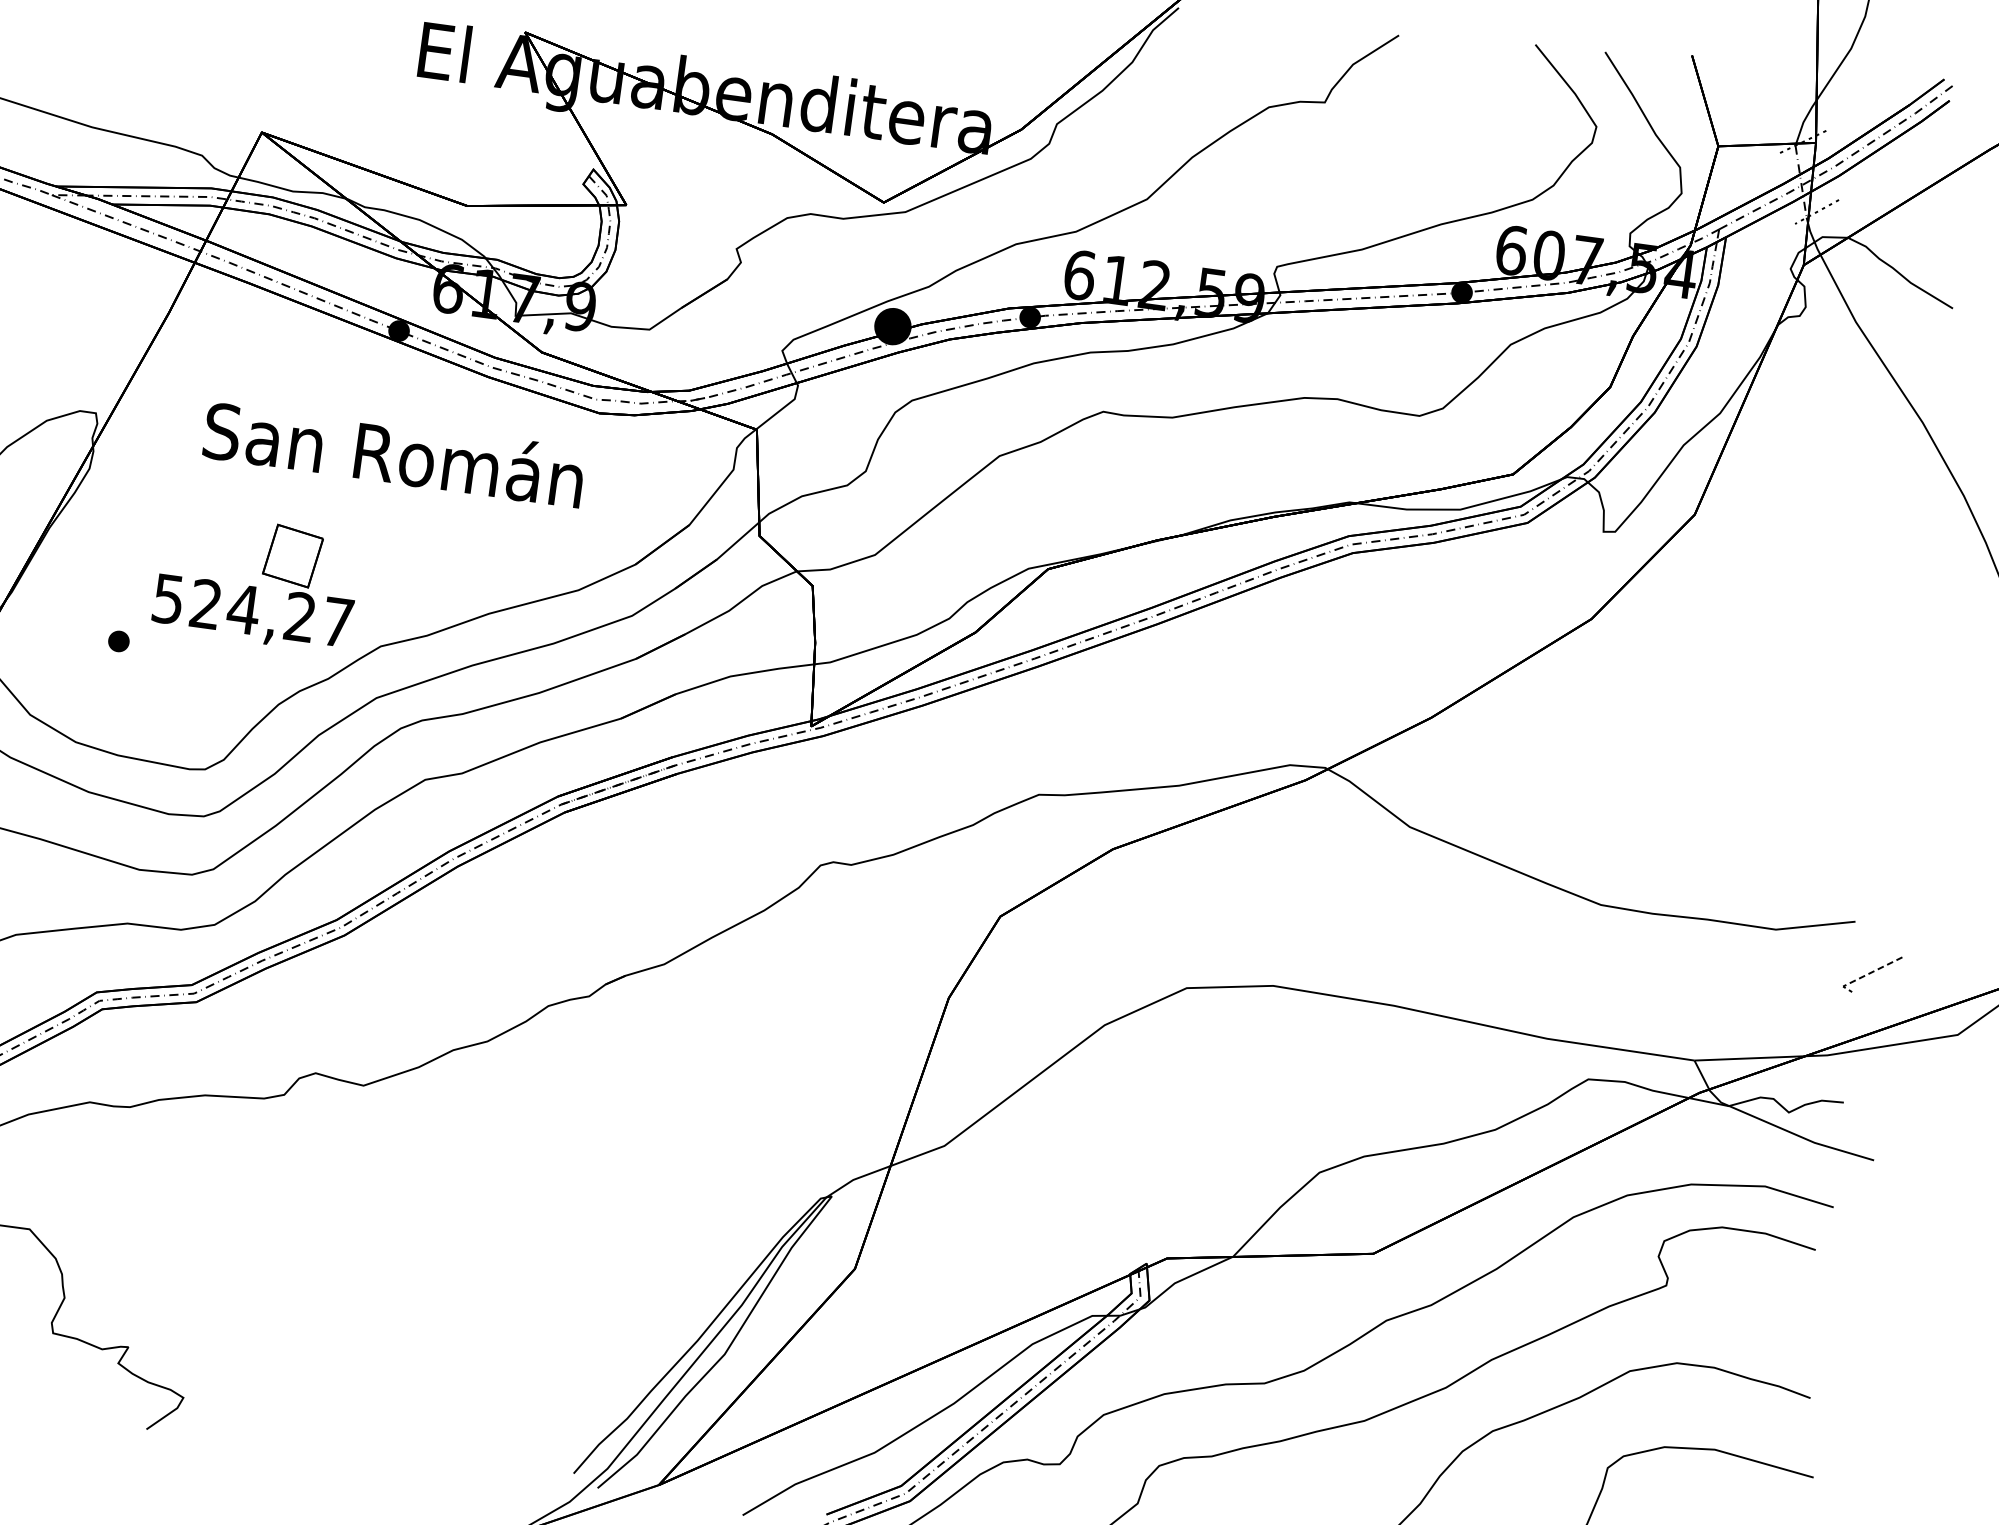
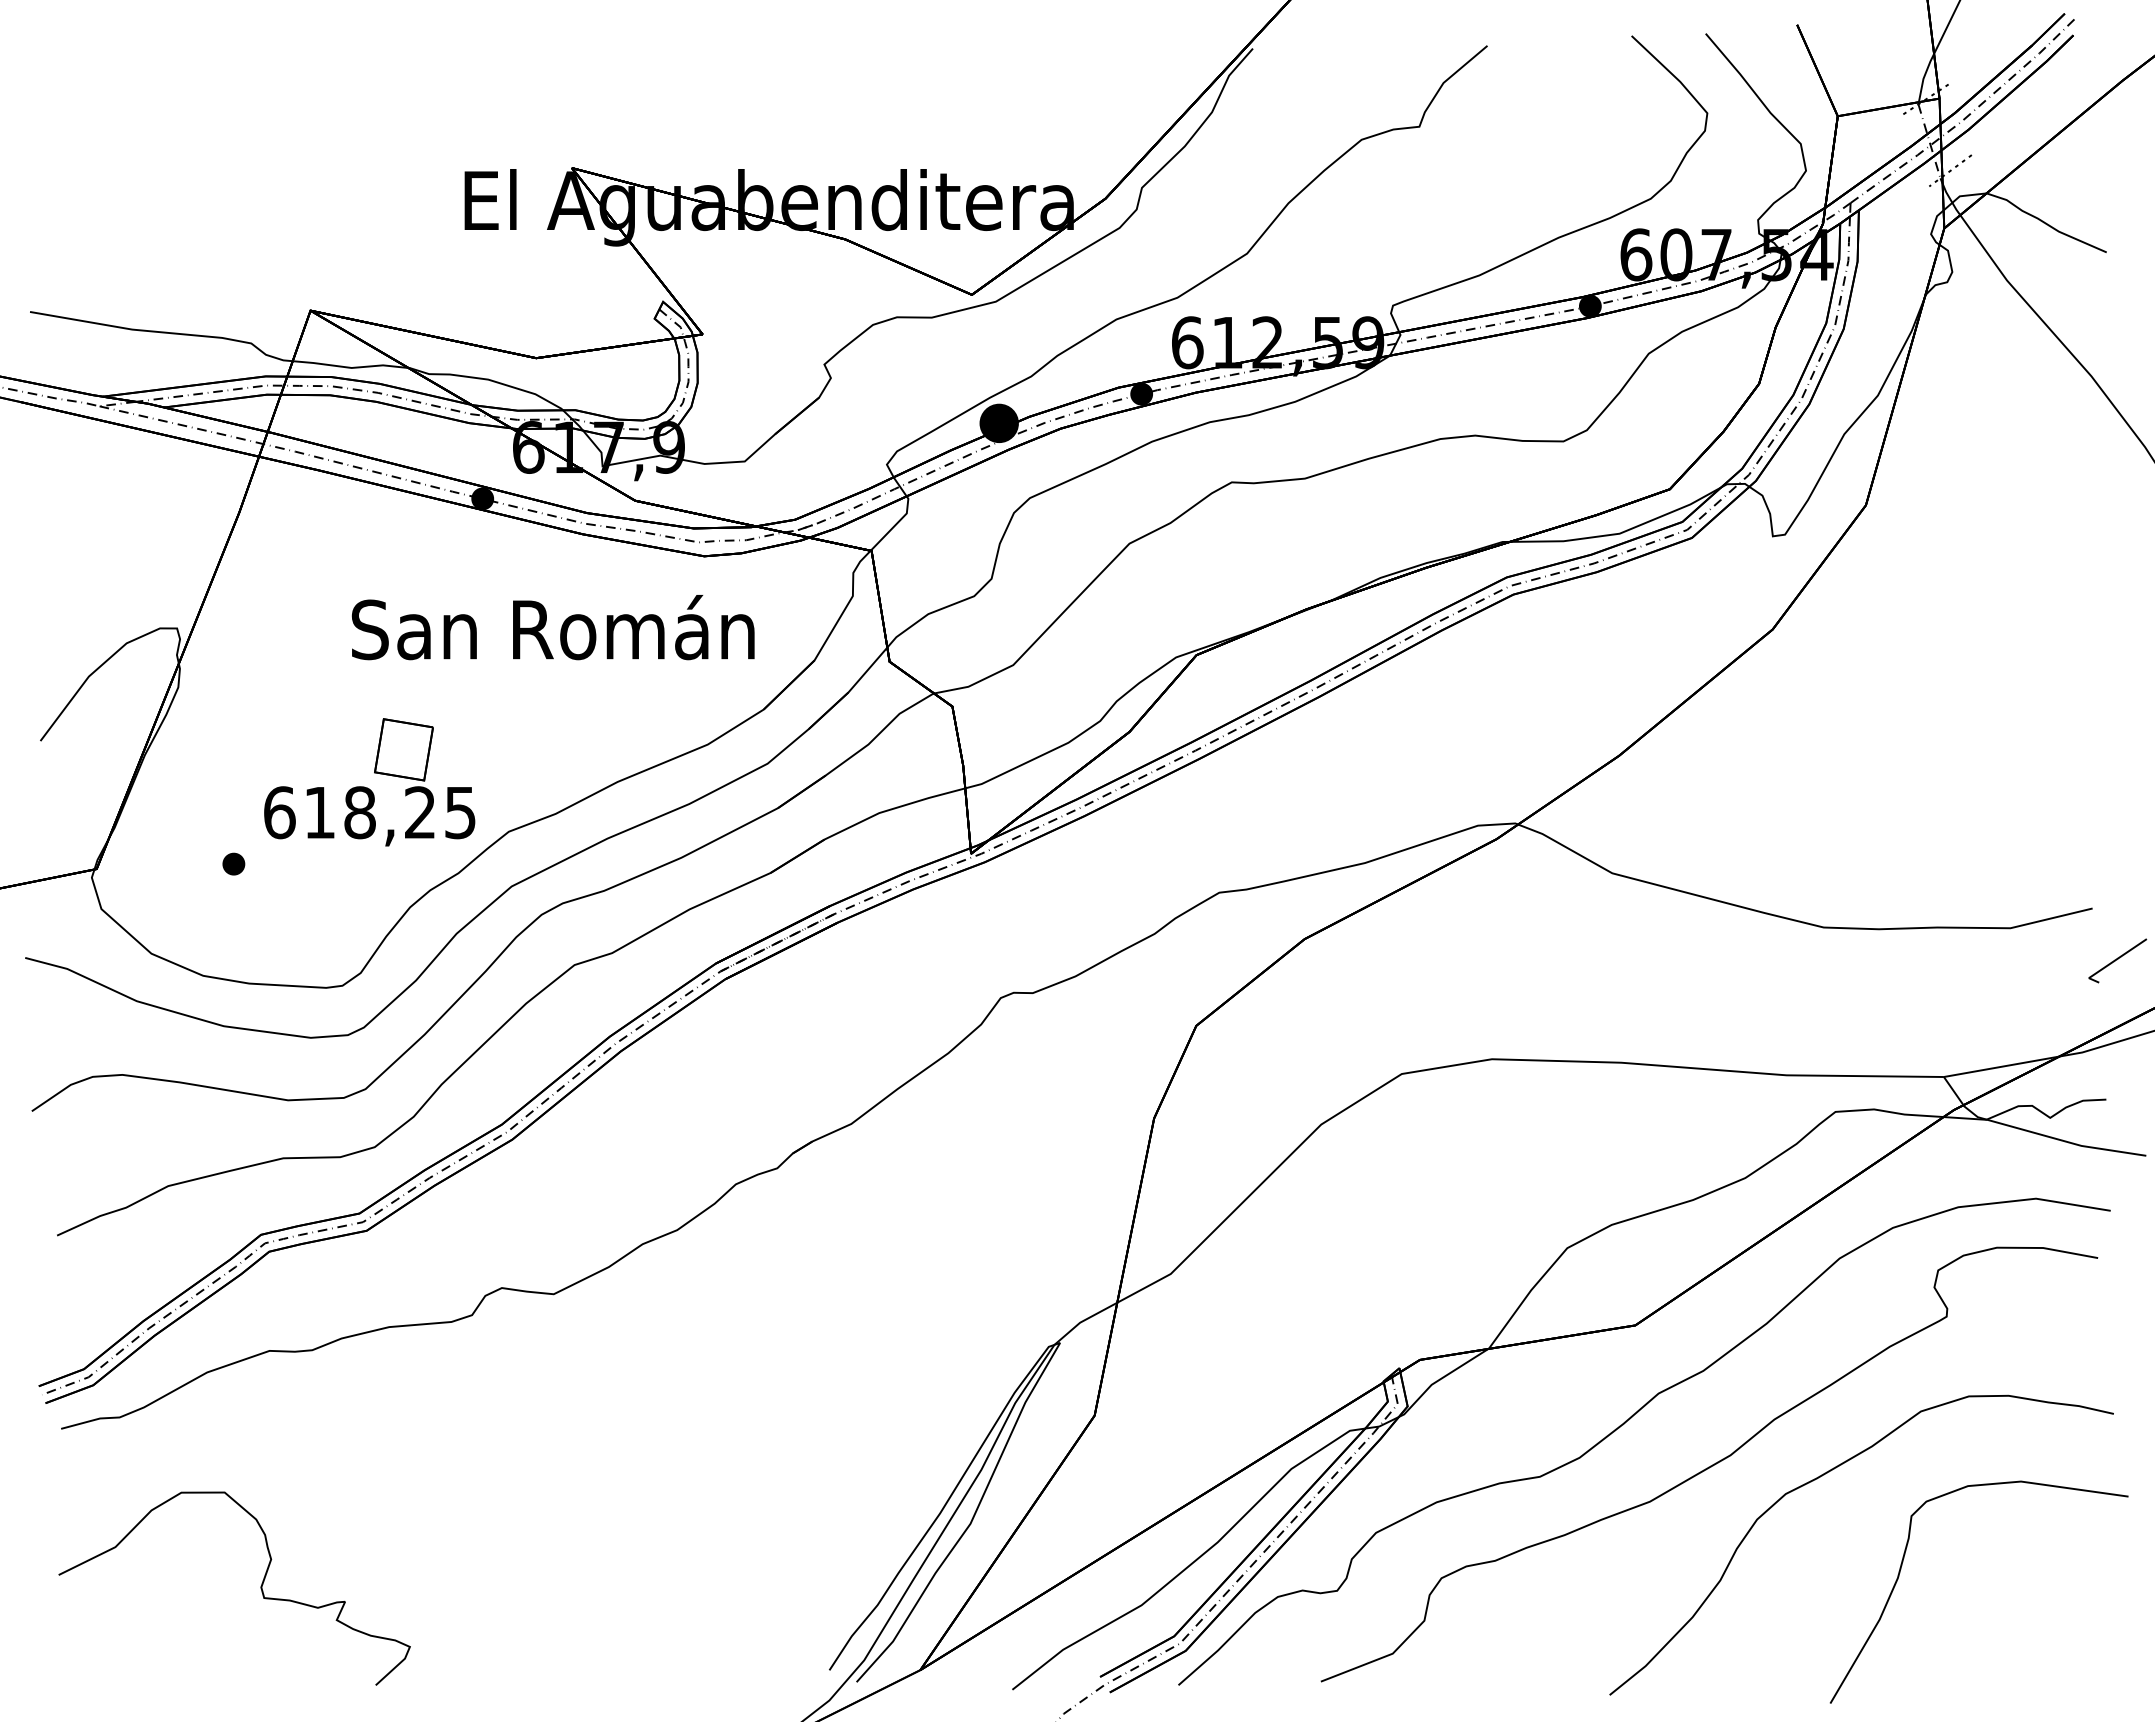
text: (393, 453) -> (552, 627), moved
text: (252, 610) -> (369, 812), 524,27 -> 618,25
line: (1867, 974) -> (2112, 962), dashed -> solid

